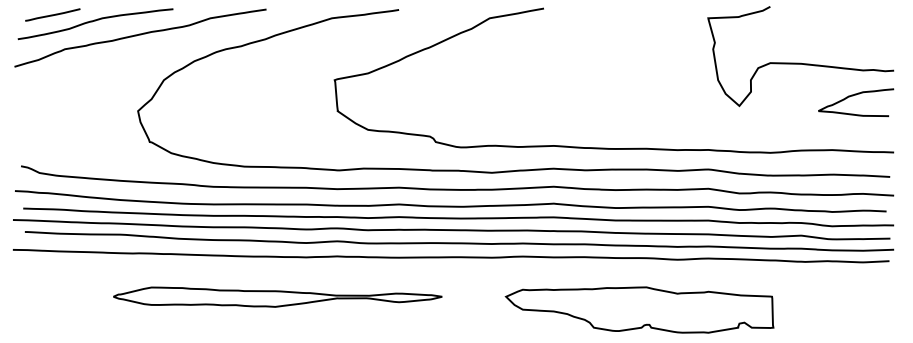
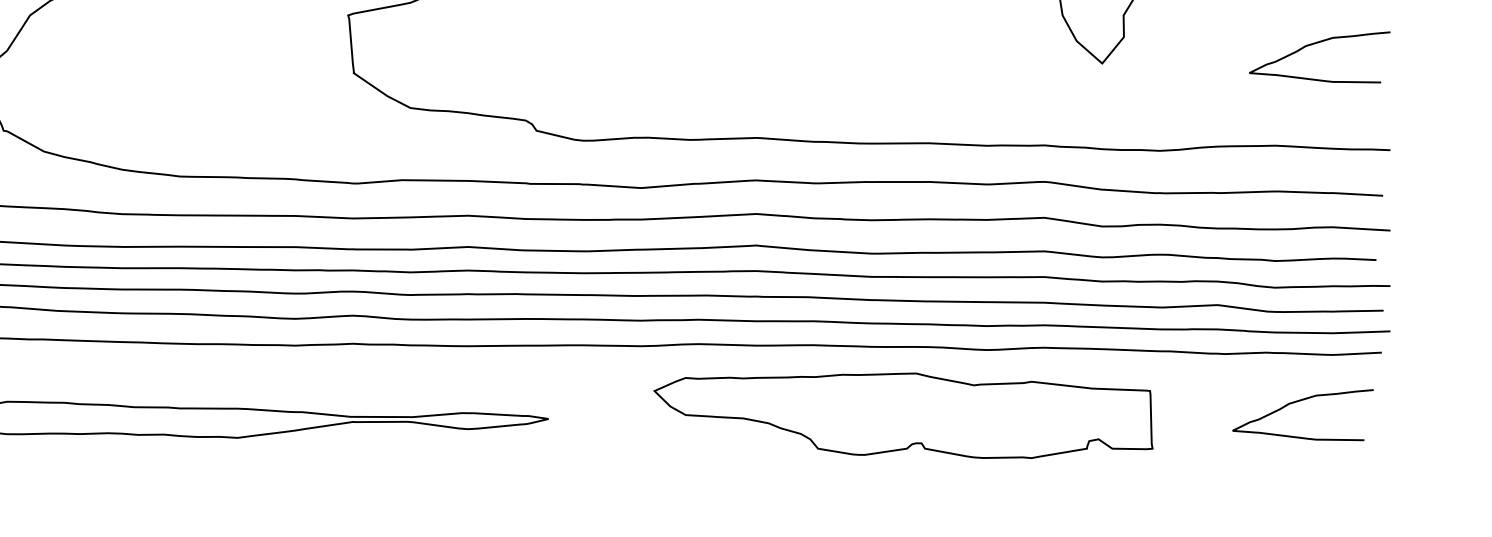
curve: (844, 288) -> (1298, 403), added
part: (639, 309) -> (903, 414), moved

